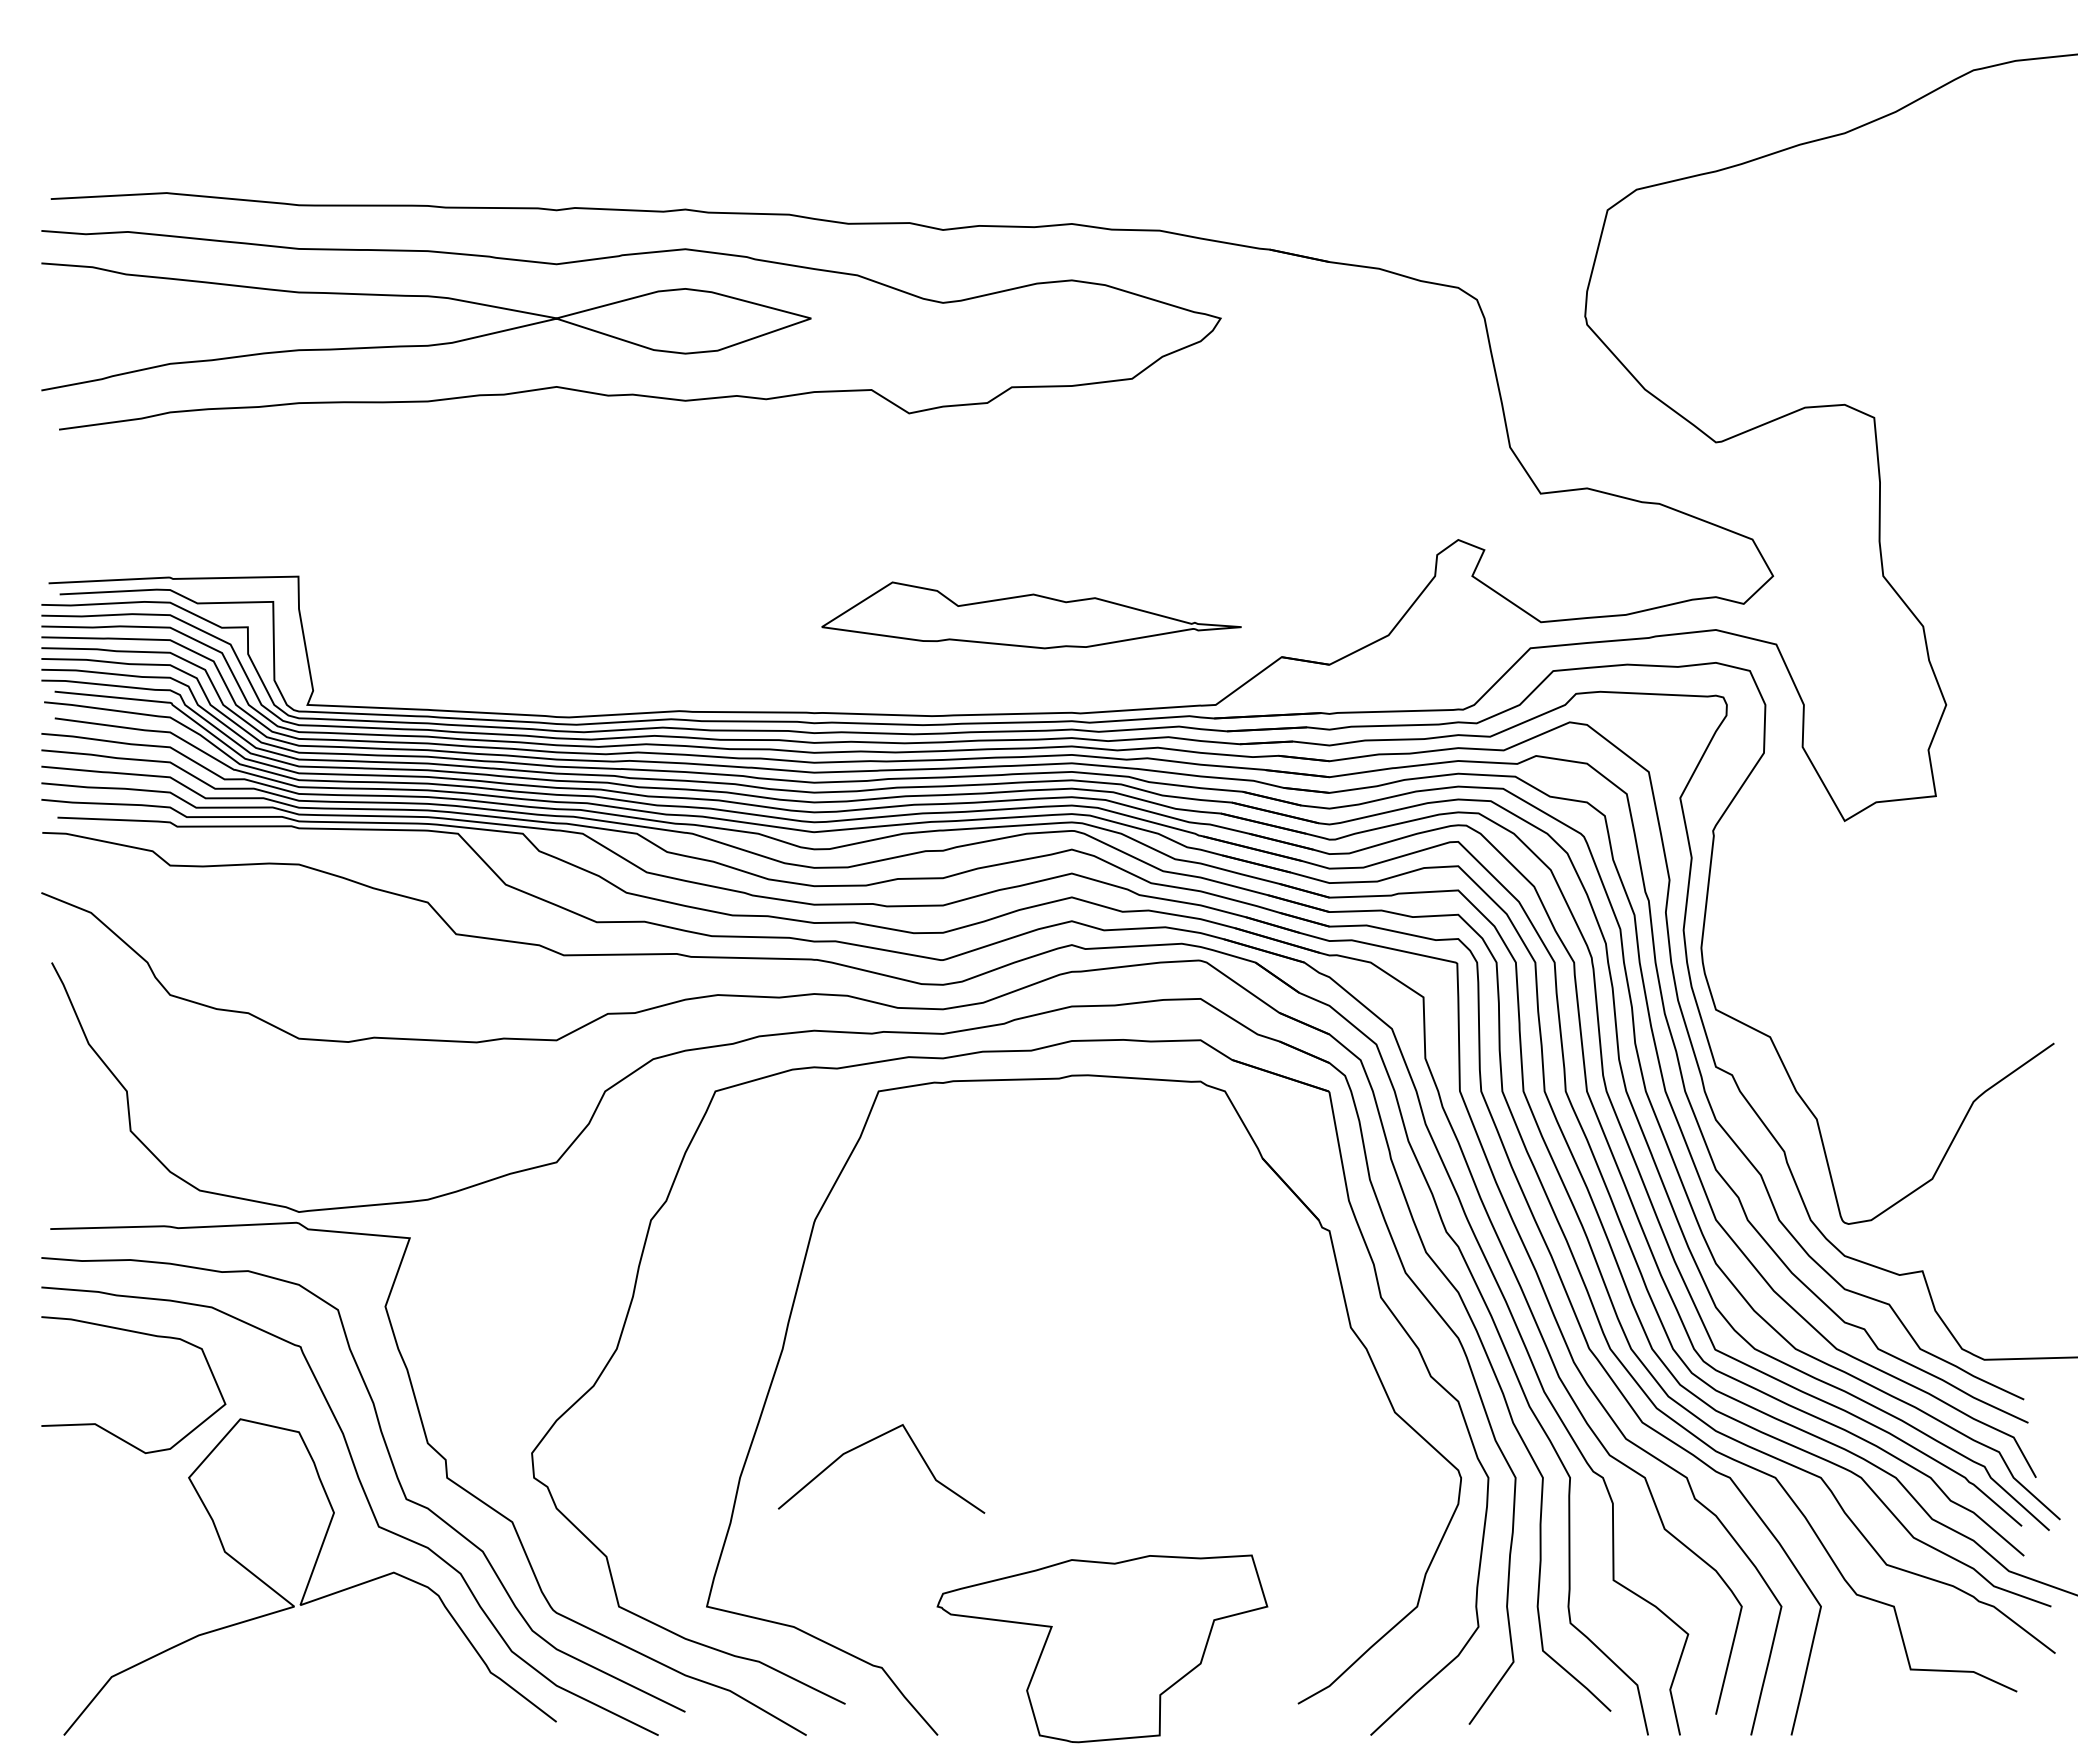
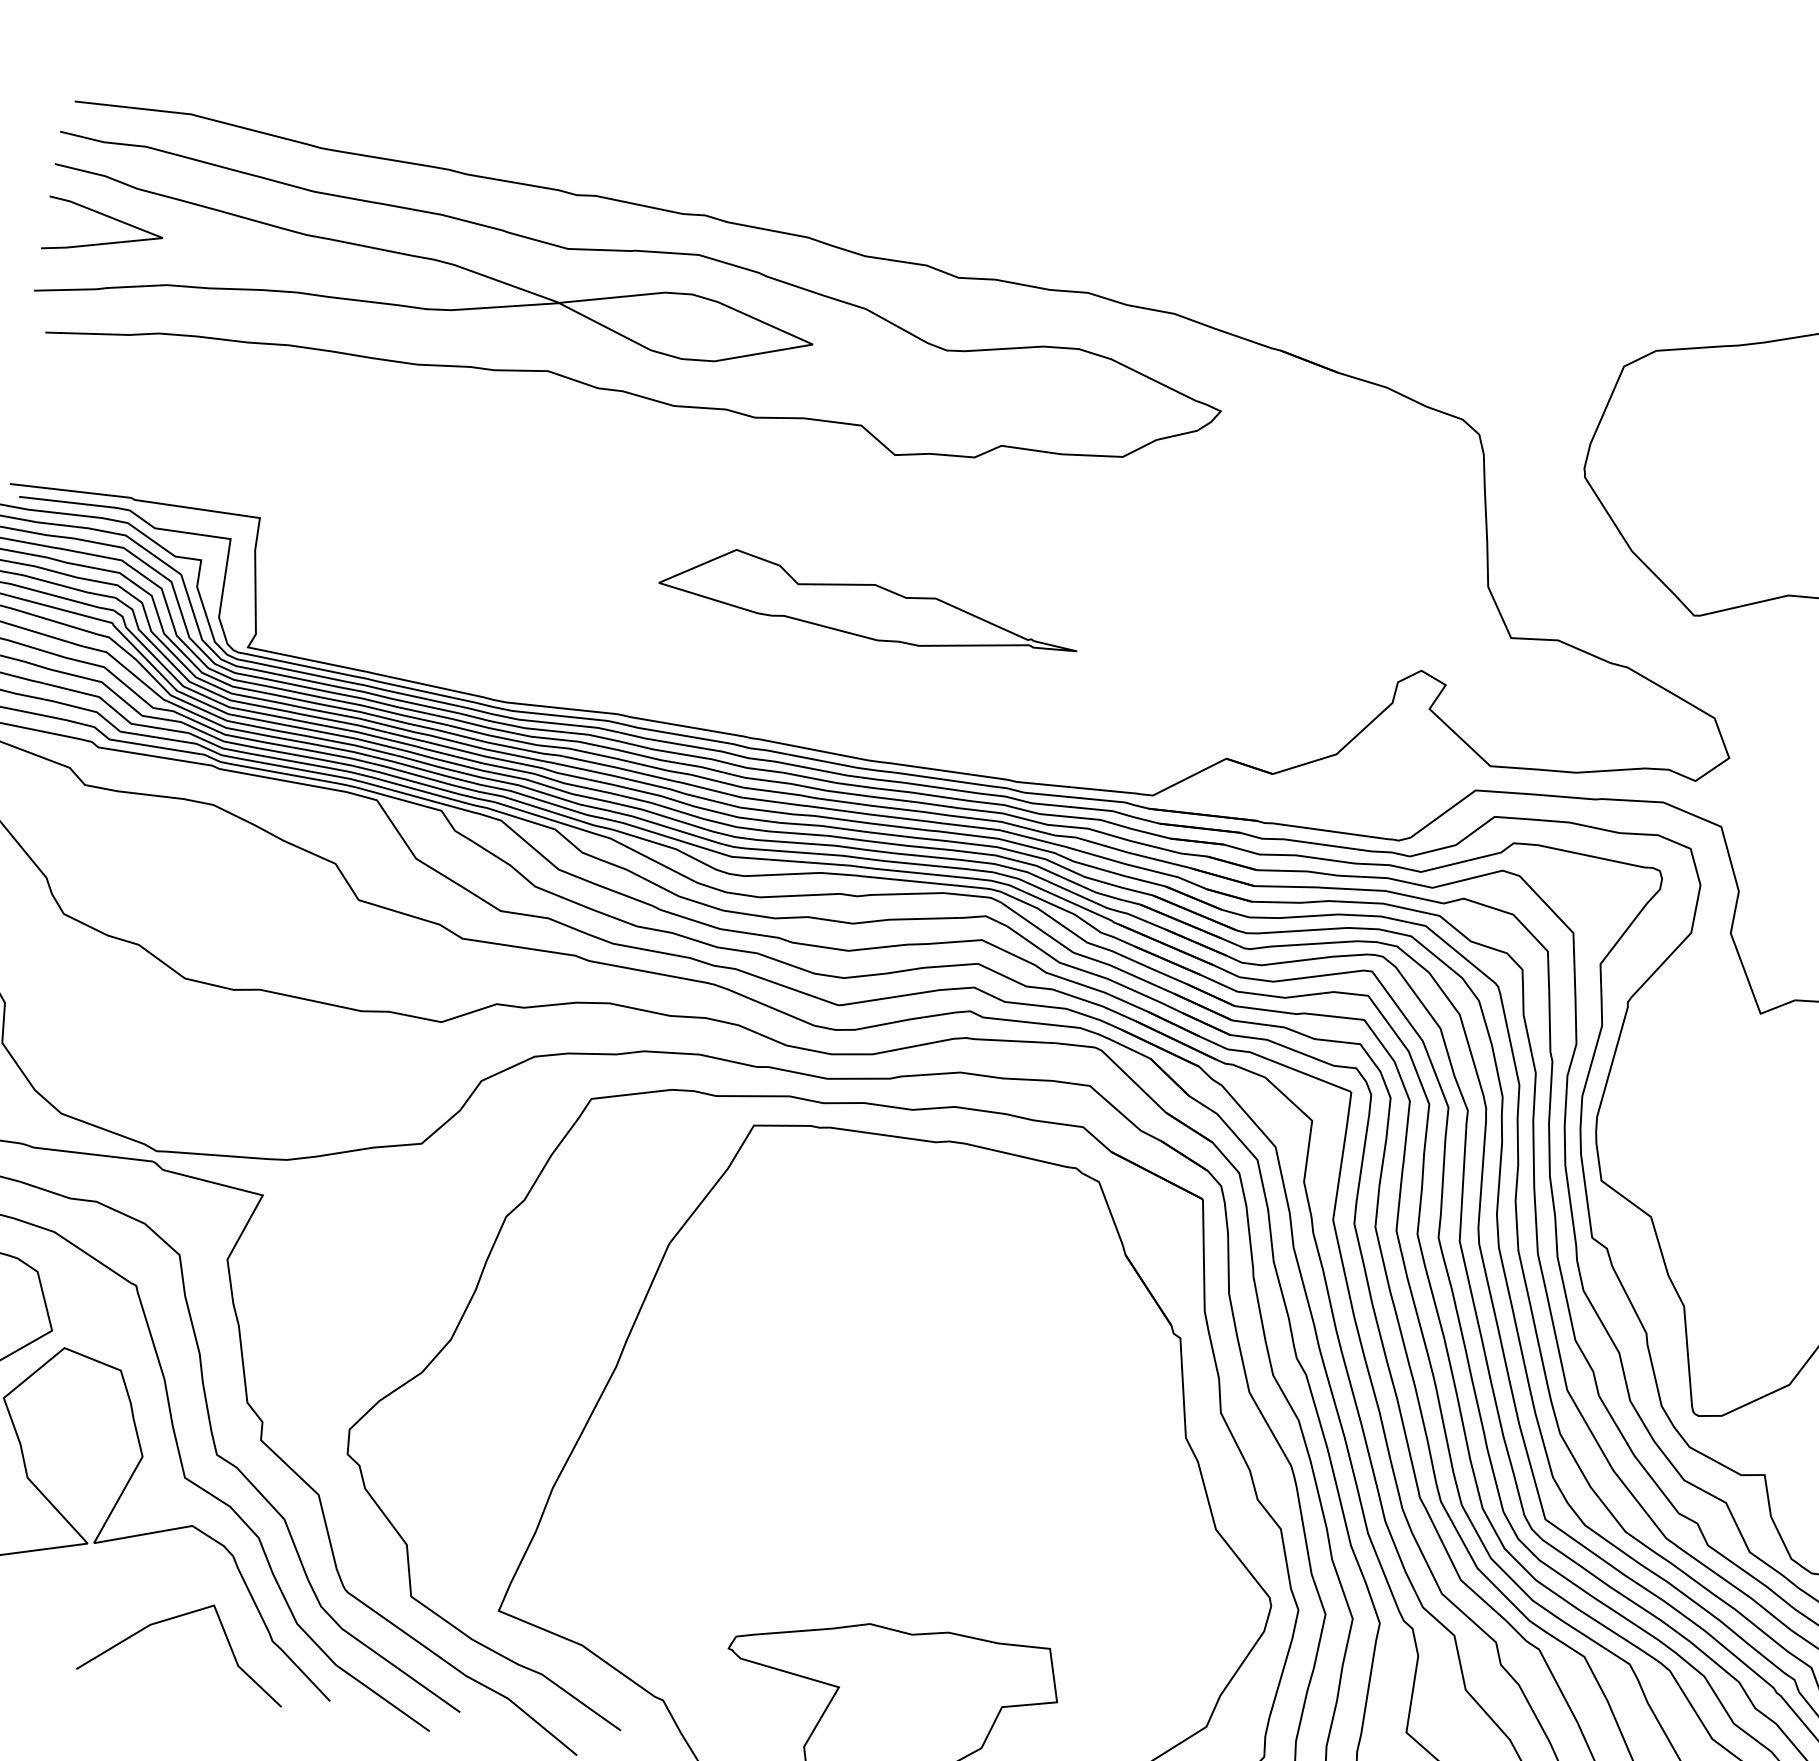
line: (101, 332) -> (103, 242), added
part: (1031, 615) -> (869, 605), moved
line: (869, 1442) -> (178, 1617), moved

